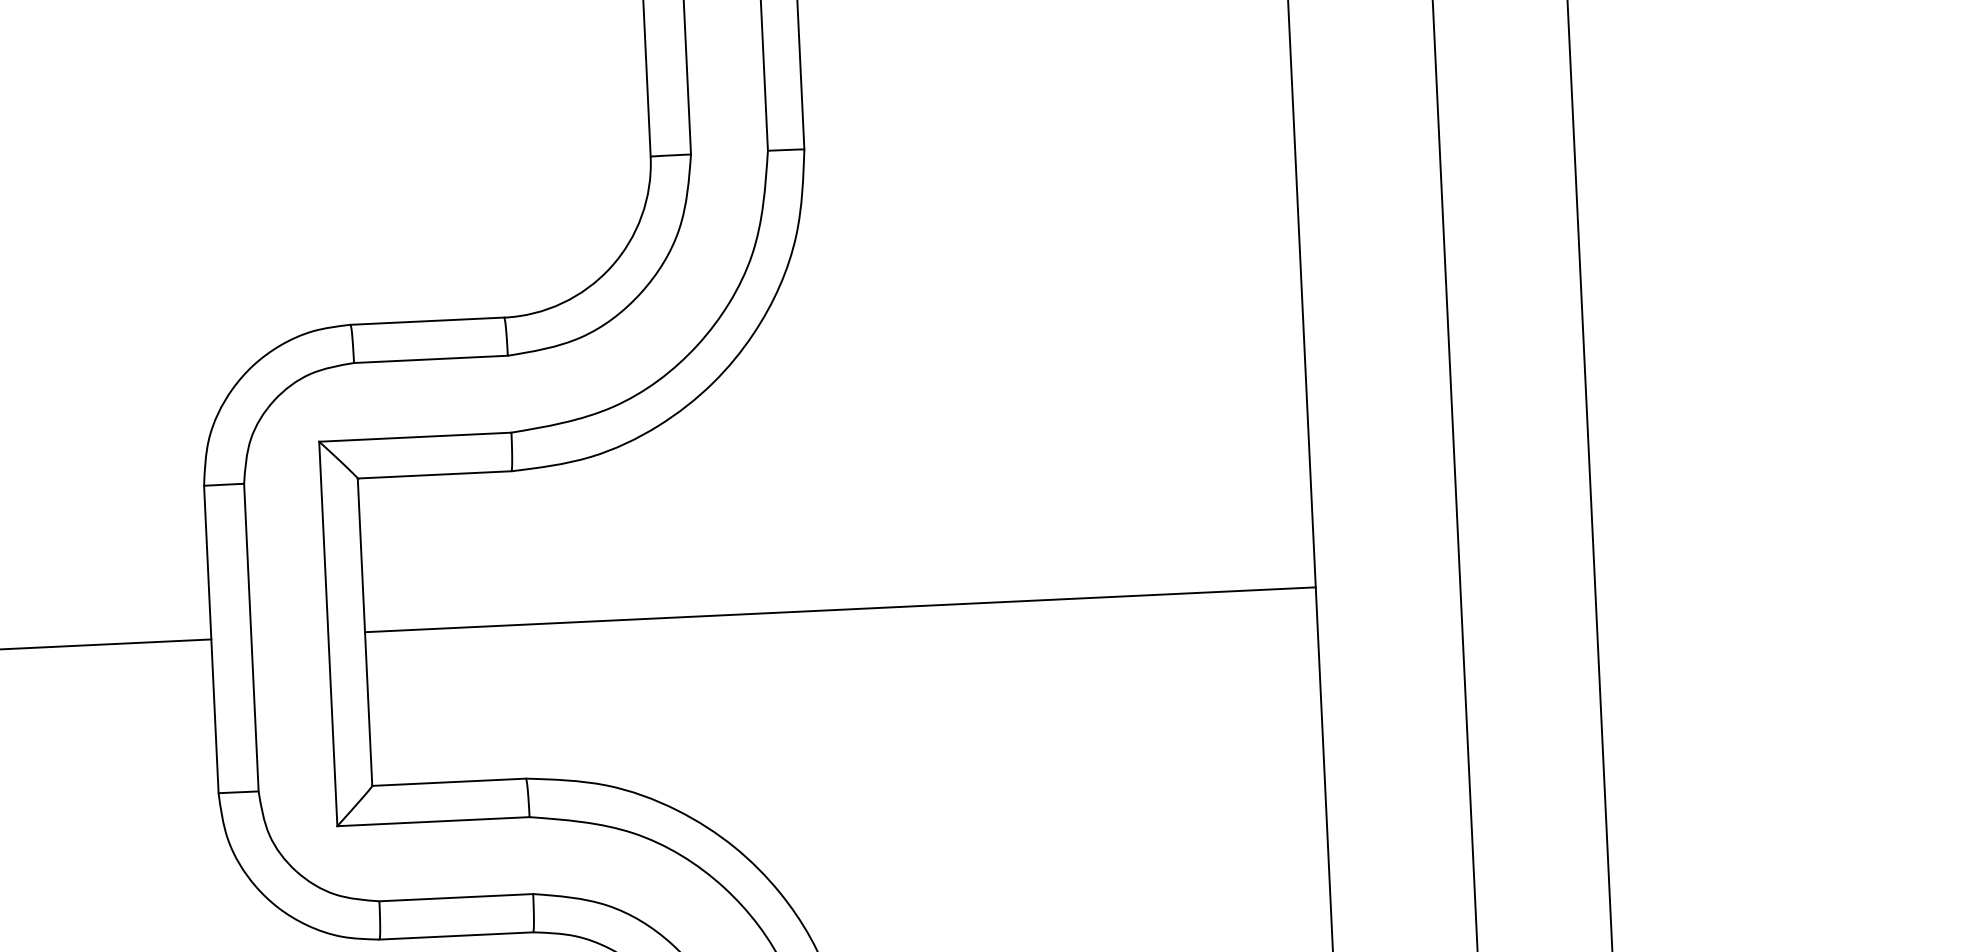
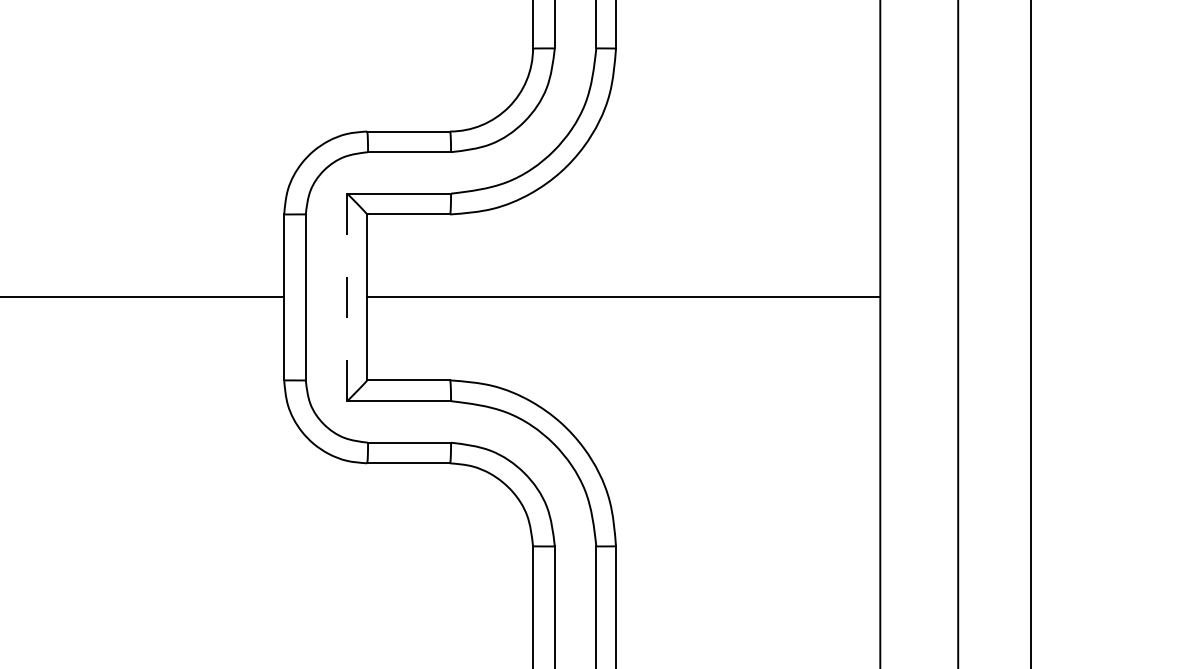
line: (328, 634) -> (347, 297), solid -> dashed

